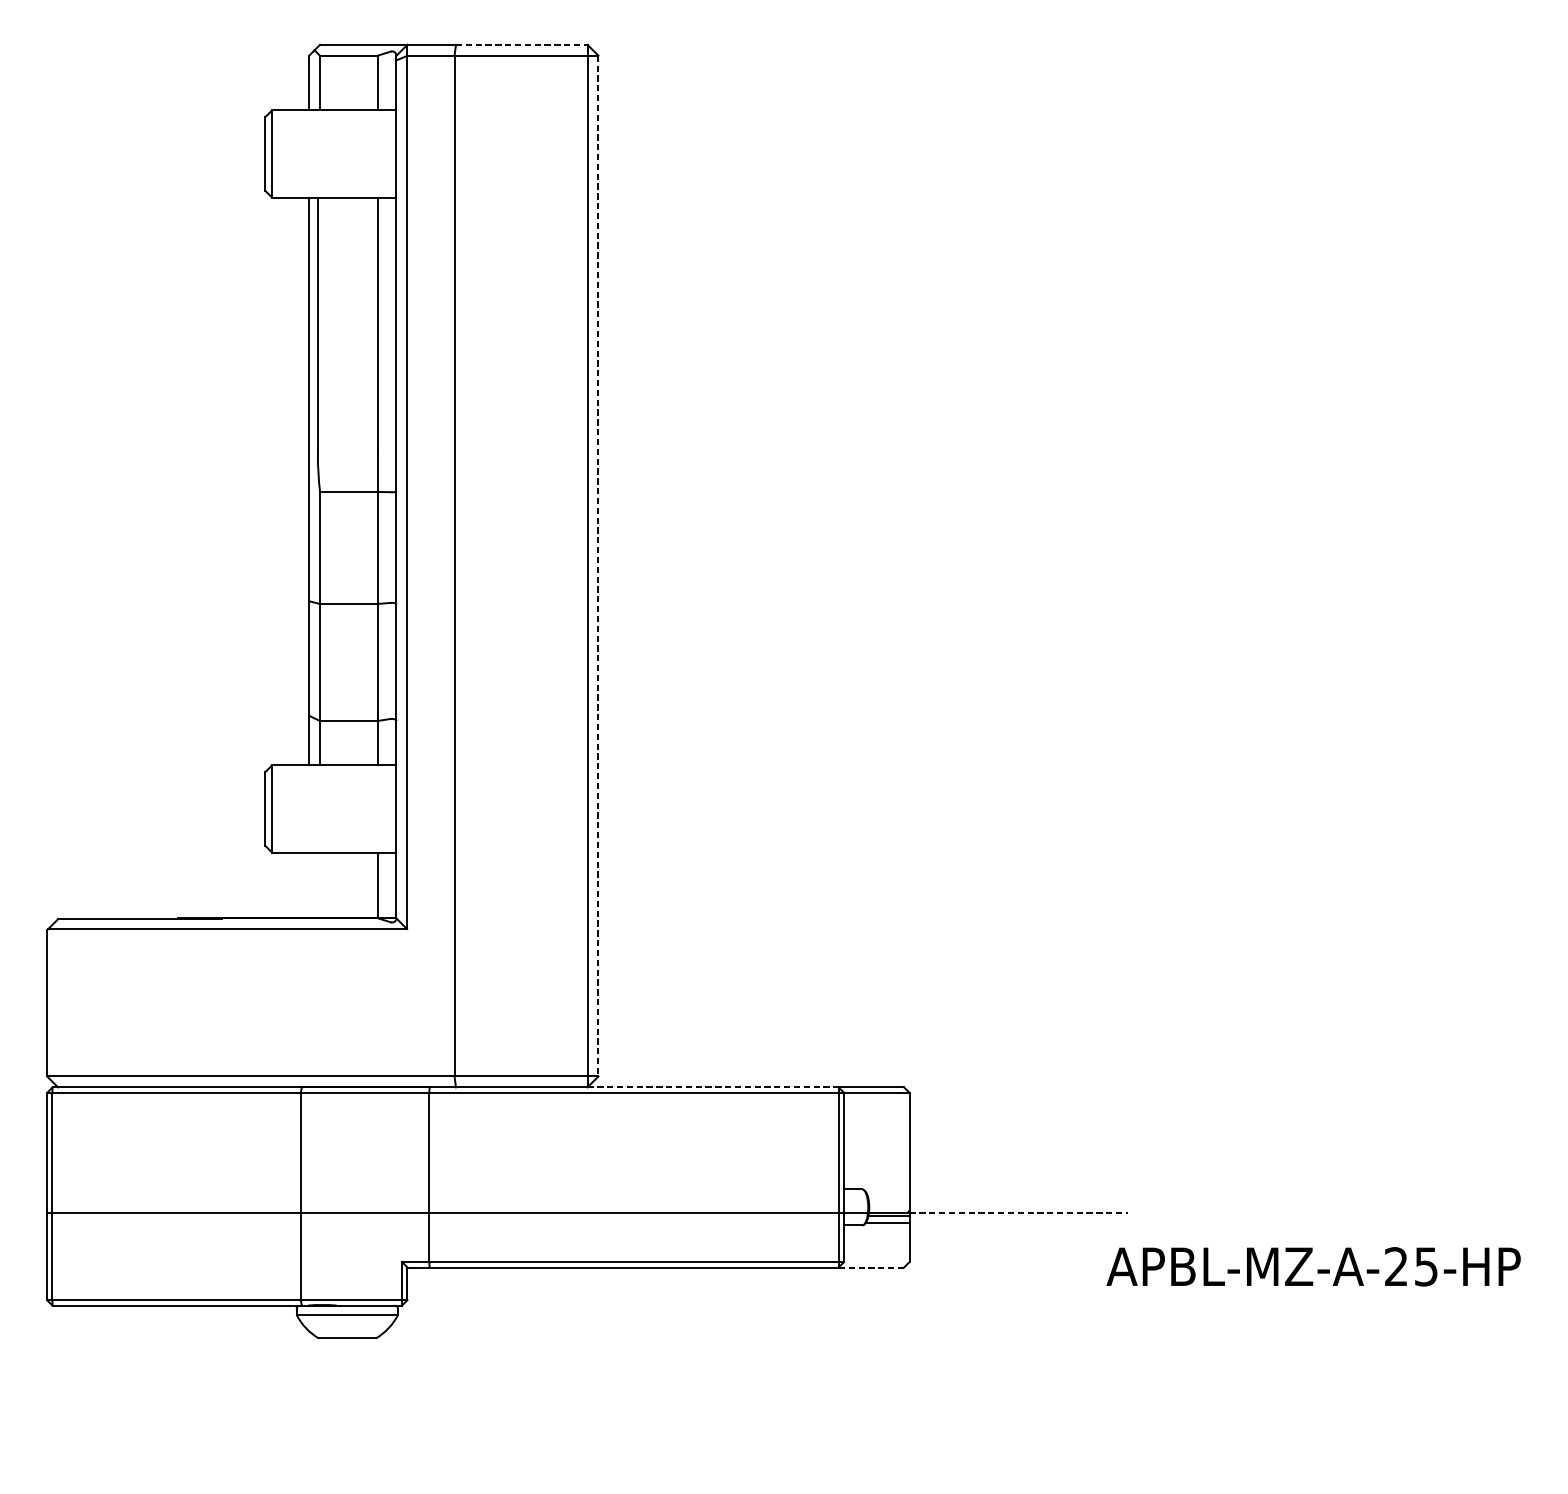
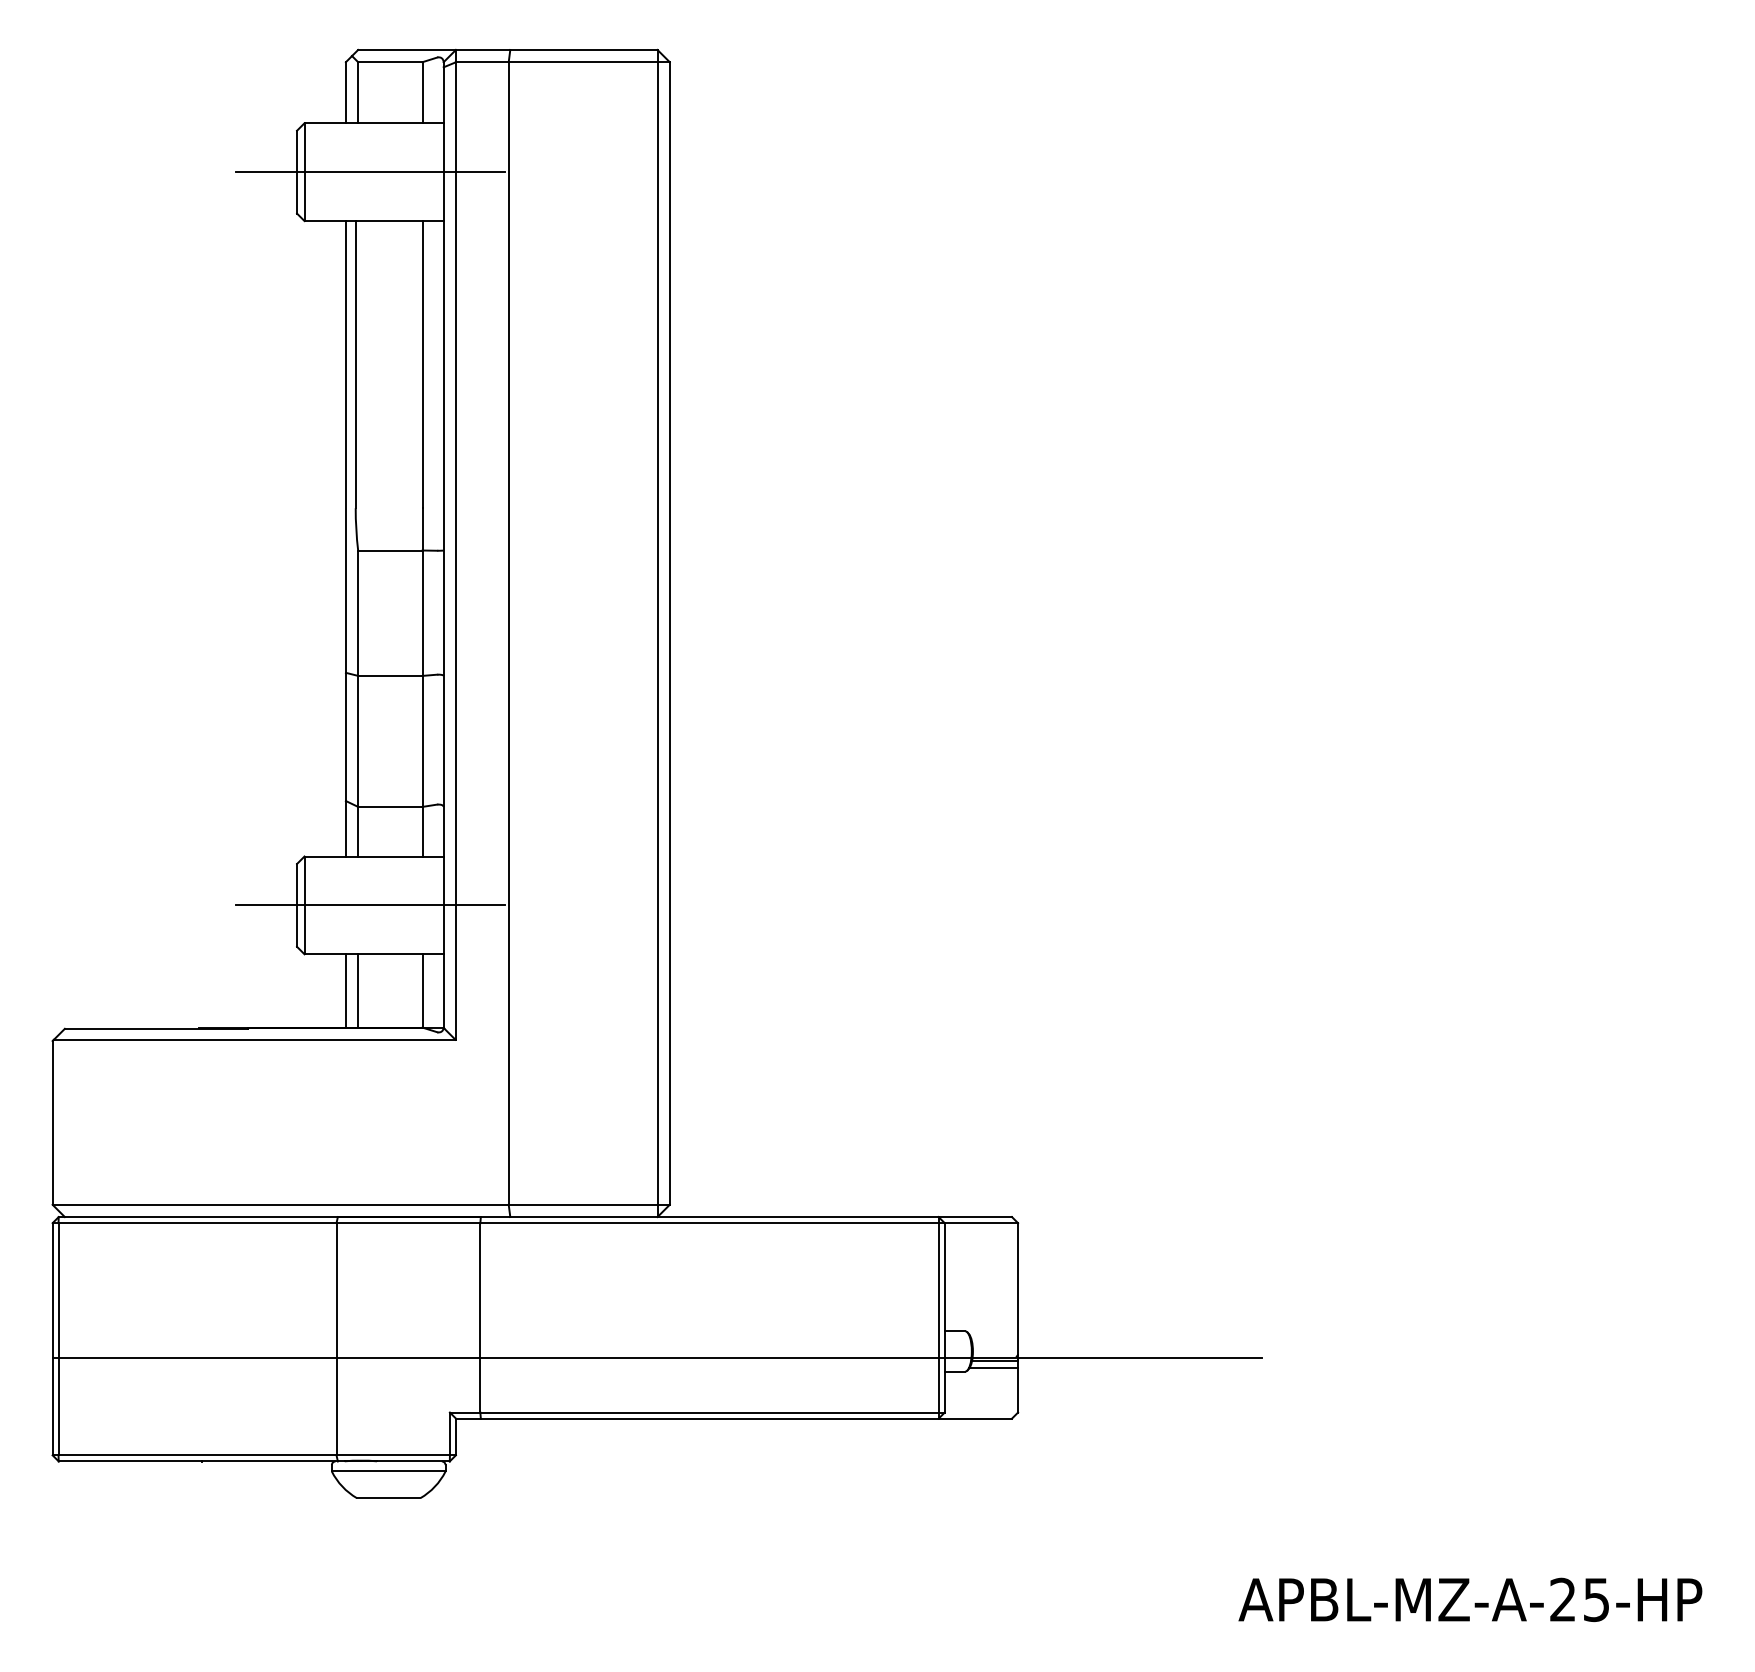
line: (521, 44) -> (583, 49), dashed -> solid
line: (330, 154) -> (369, 172), added
line: (598, 567) -> (669, 634), dashed -> solid
line: (330, 809) -> (369, 905), added
line: (308, 885) -> (345, 990), added
line: (320, 885) -> (358, 990), added
line: (713, 1087) -> (798, 1217), dashed -> solid
line: (1018, 1212) -> (1140, 1357), dashed -> solid
text: (1313, 1266) -> (1470, 1599), moved
line: (871, 1267) -> (975, 1418), dashed -> solid

